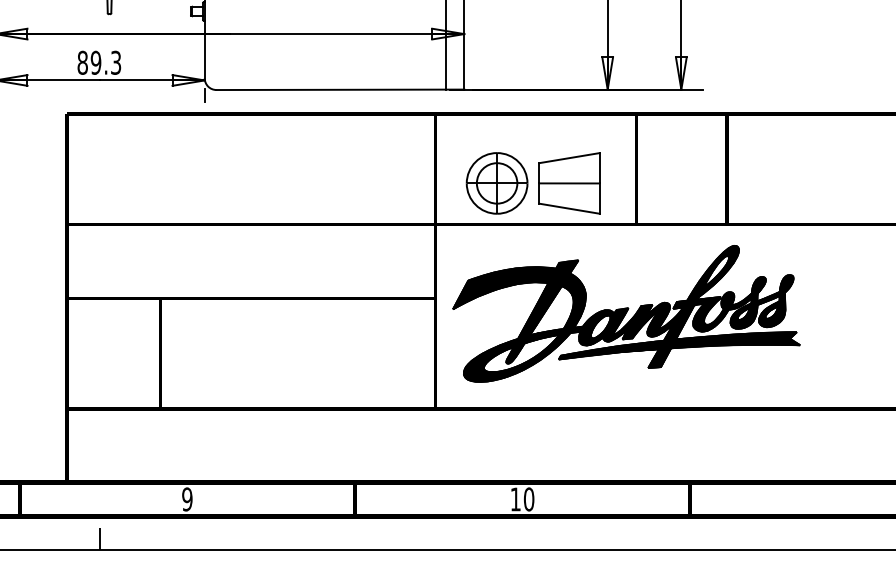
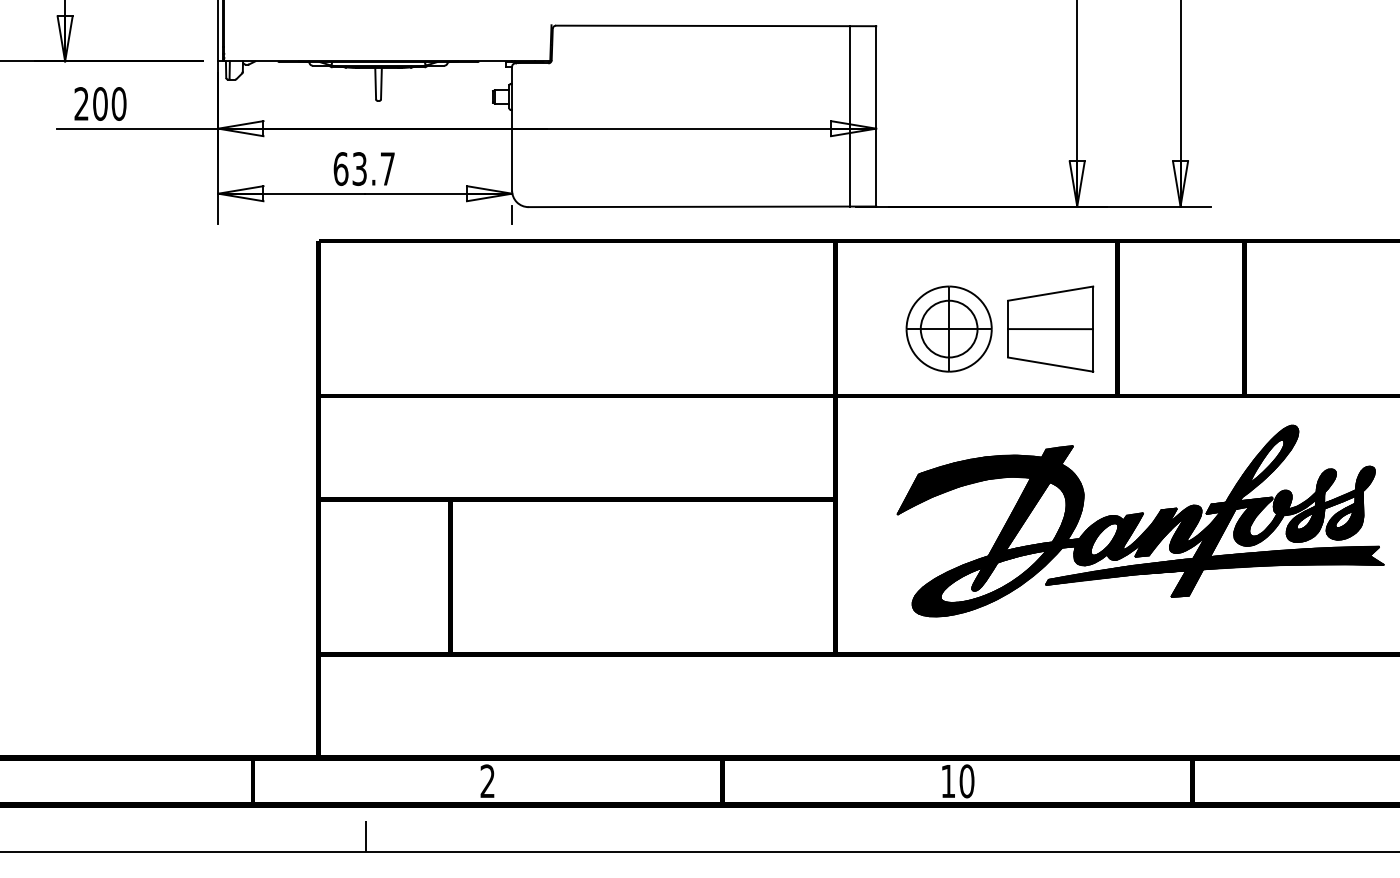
text: (98, 63) -> (363, 169), 89.3 -> 63.7
part: (528, 182) -> (992, 328), moved
part: (626, 313) -> (1140, 520), moved
text: (187, 499) -> (487, 781), 9 -> 2

